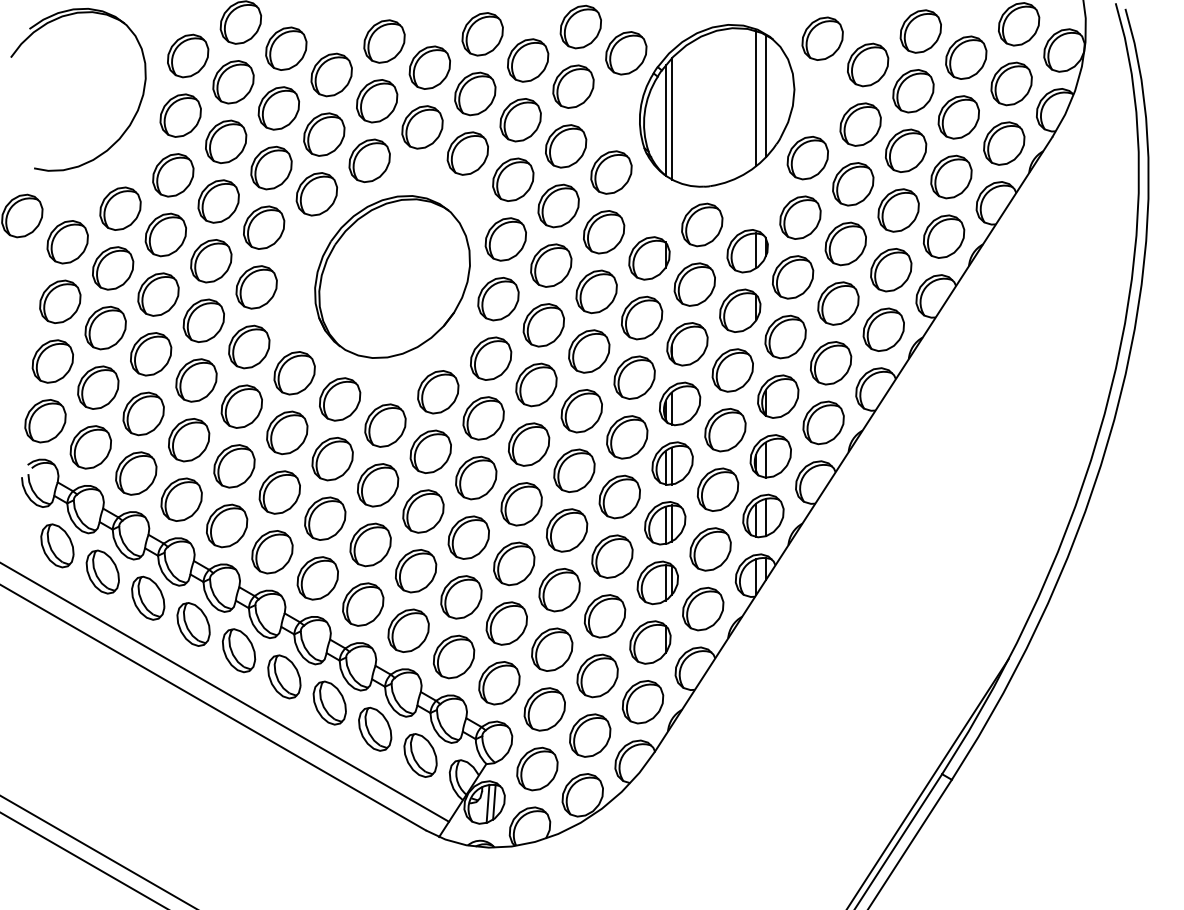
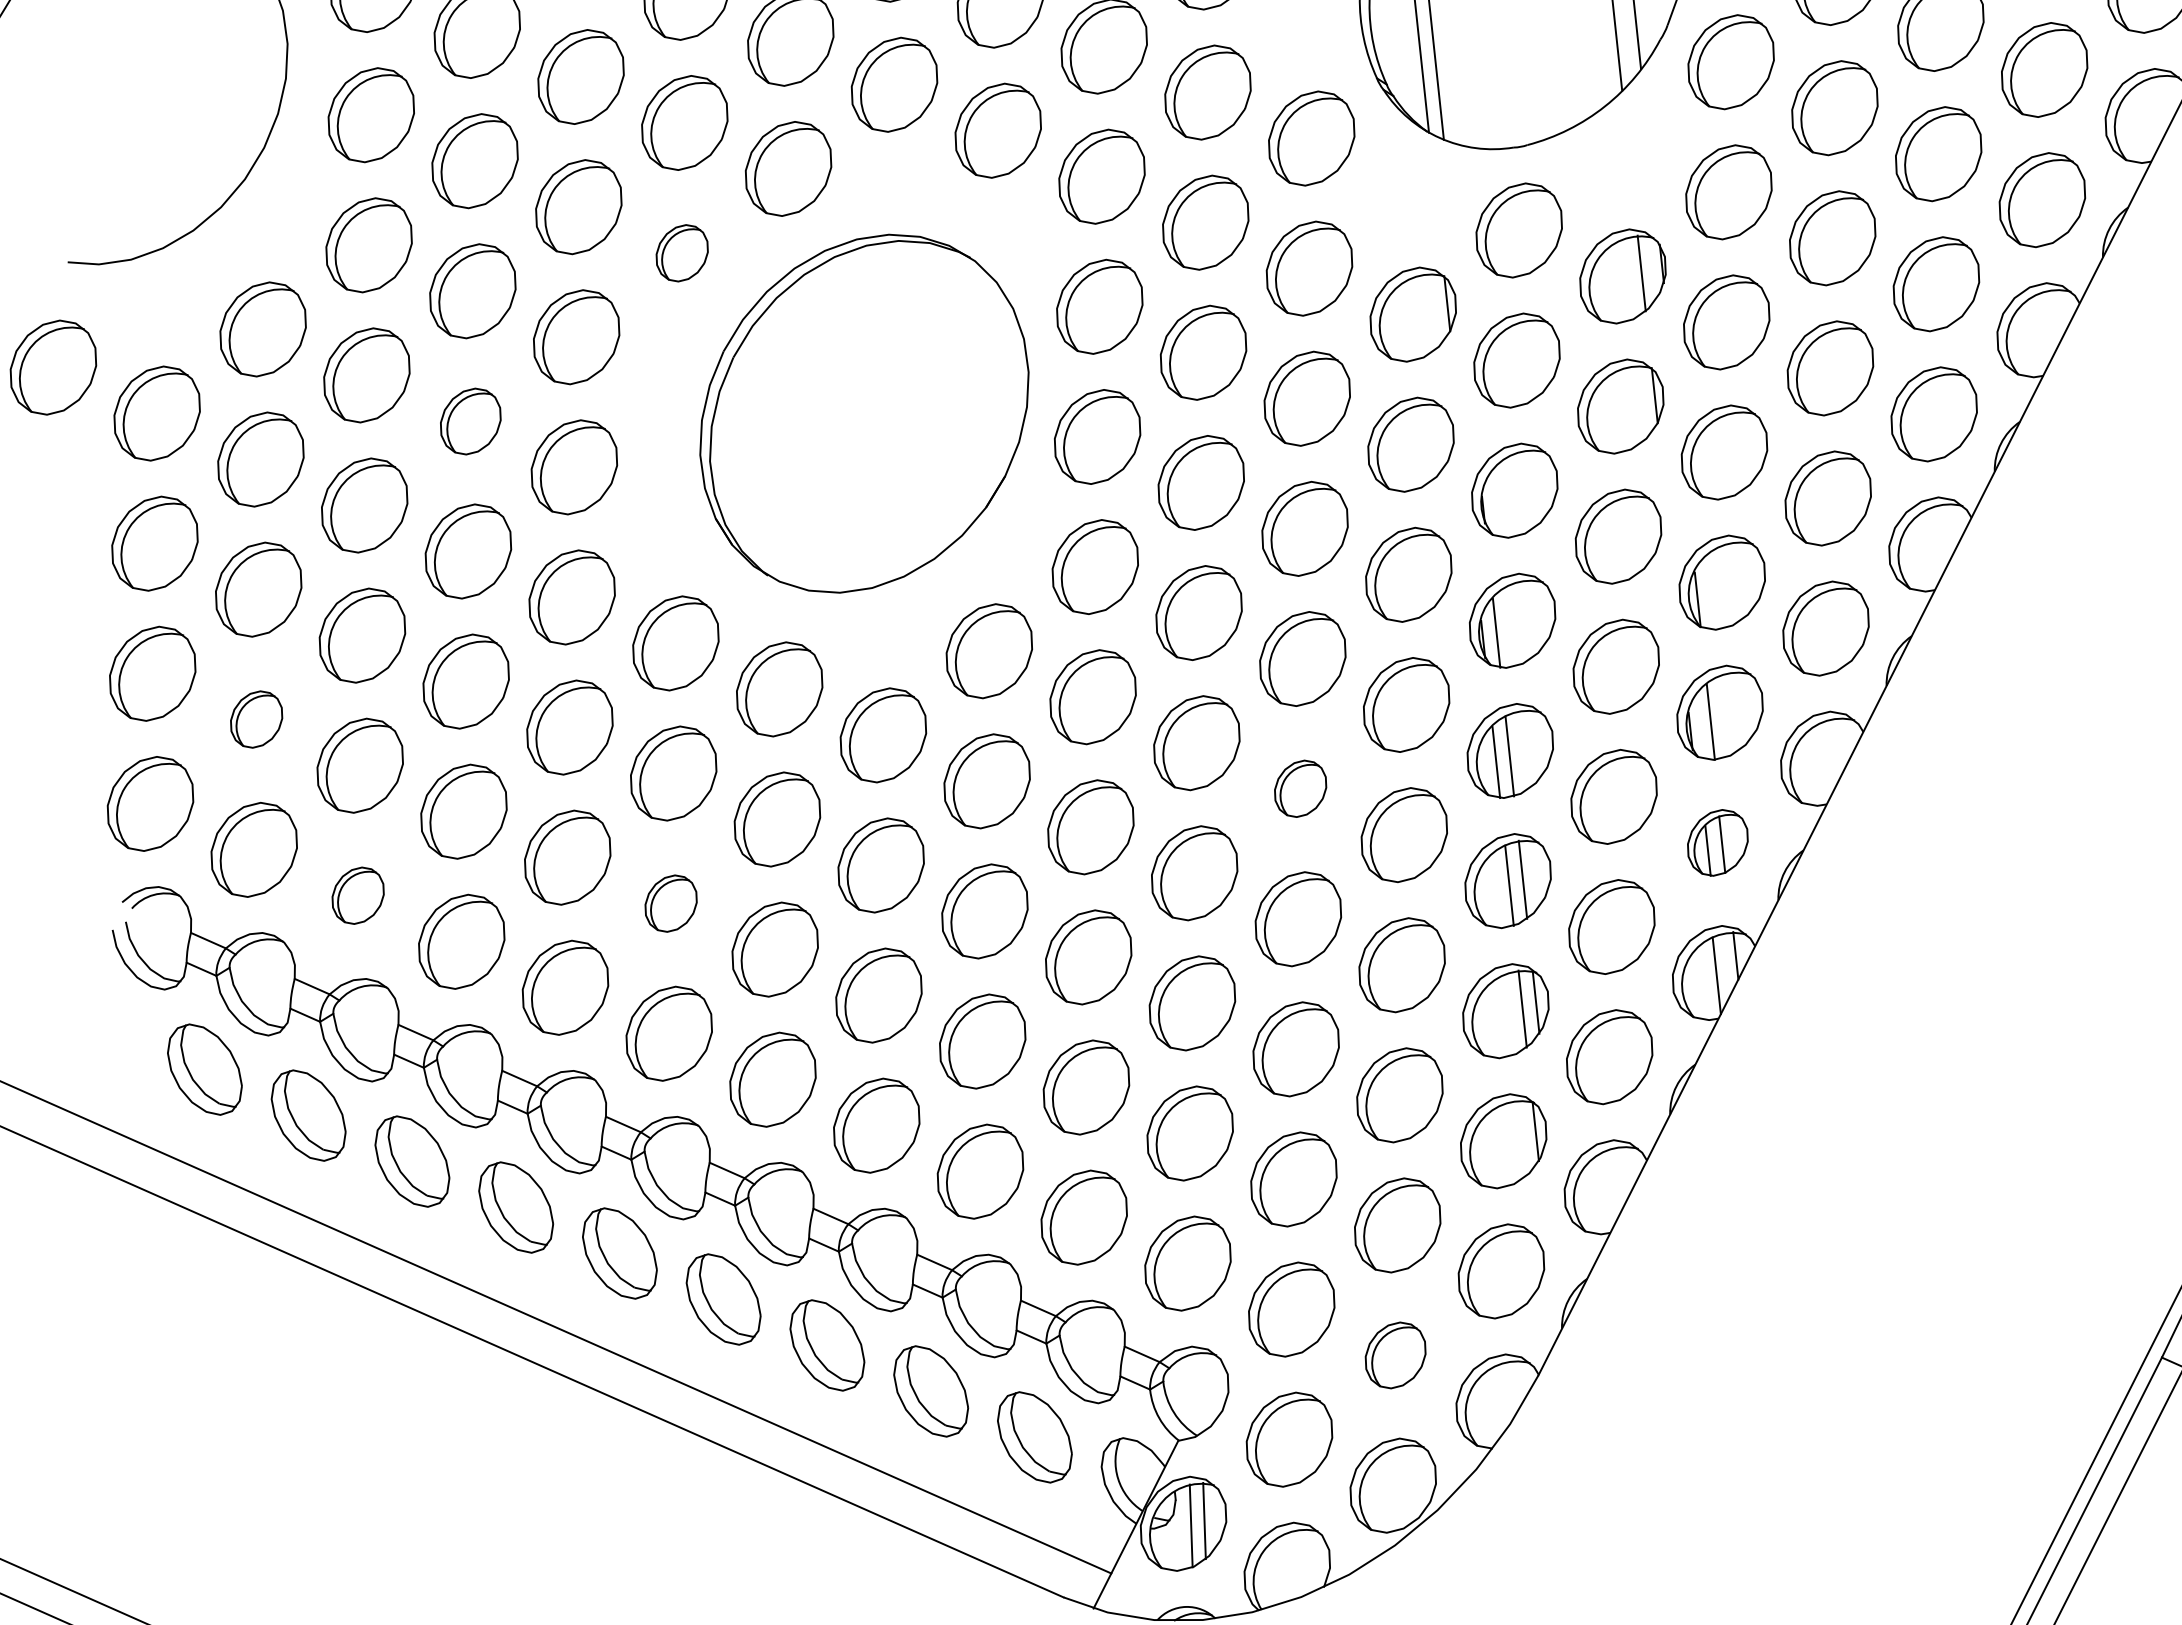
part: (316, 194) -> (681, 253), size x0.6
part: (211, 261) -> (471, 421), size x0.7
part: (98, 387) -> (256, 719), size x0.6
part: (574, 470) -> (1300, 788), size x0.6
part: (136, 473) -> (358, 895), size x0.6
part: (279, 492) -> (670, 903), size x0.6
part: (763, 515) -> (1717, 841), size x0.7
part: (590, 735) -> (1396, 1355), size x0.7

